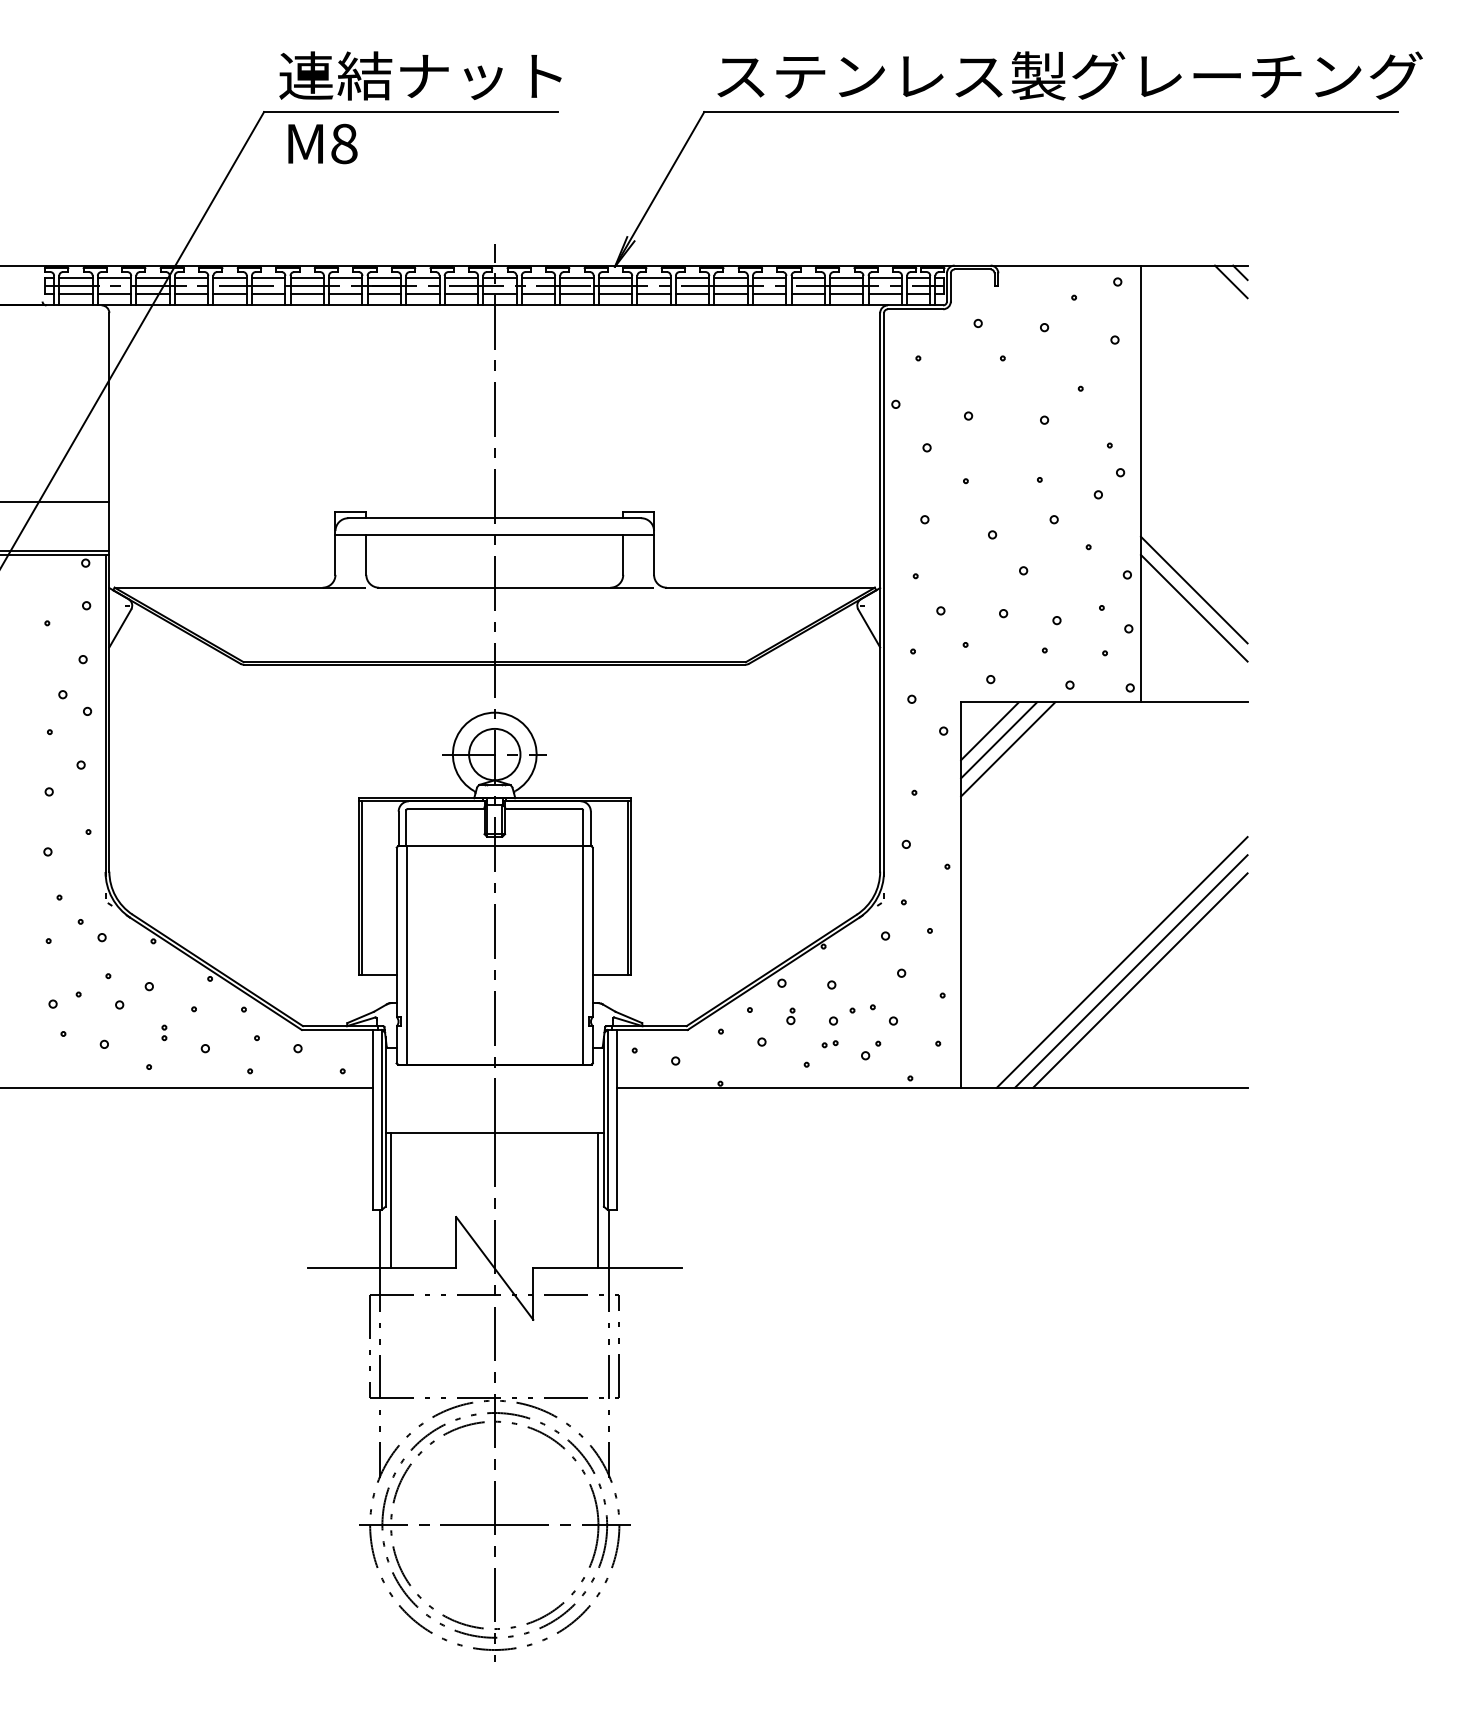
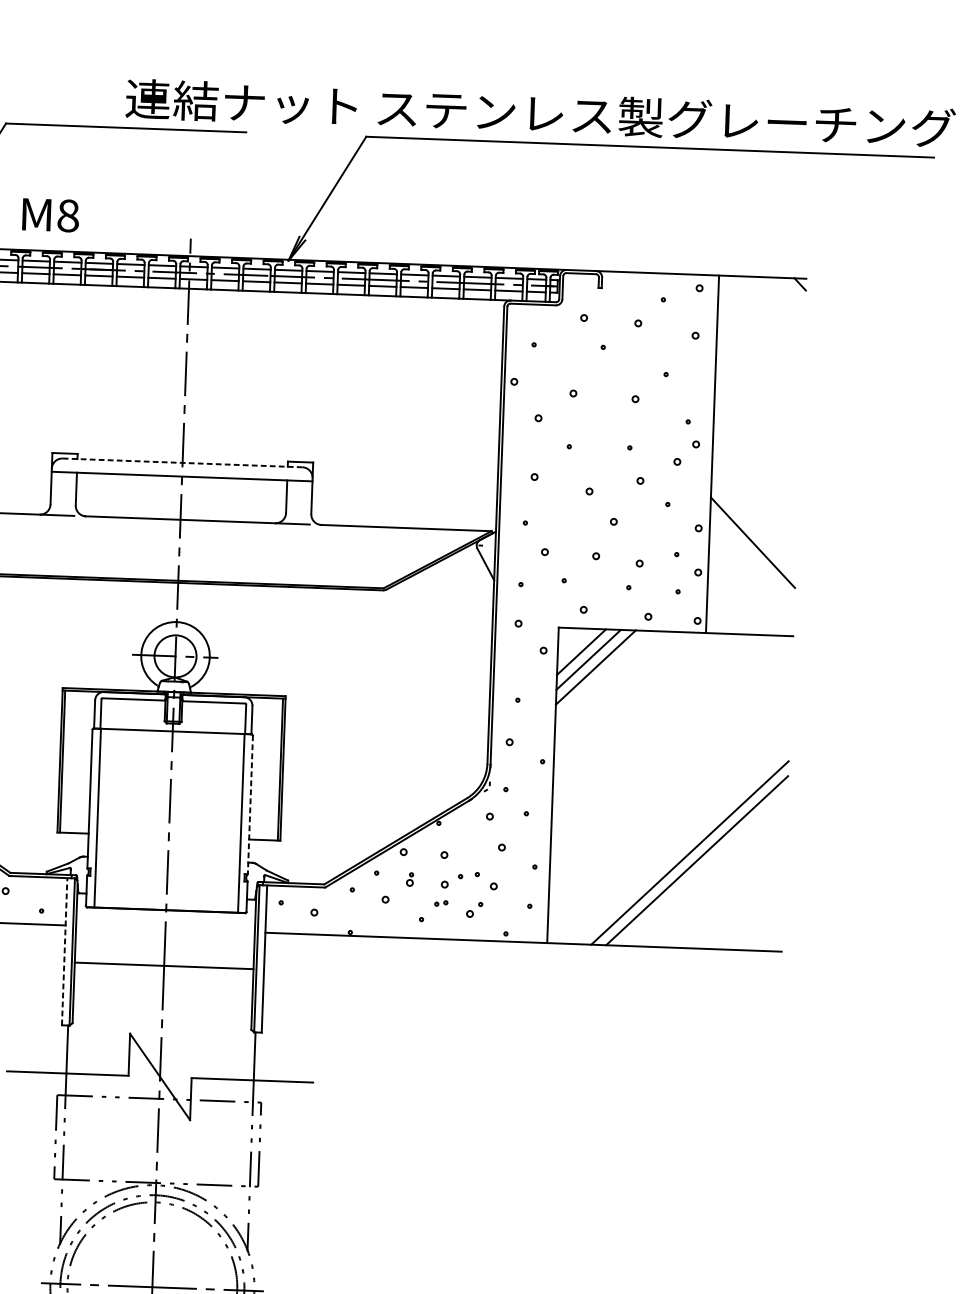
text: (420, 75) -> (241, 102), moved
text: (322, 143) -> (50, 214), moved
line: (1230, 281) -> (791, 291), removed
line: (495, 518) -> (183, 463), solid -> dashed
line: (1193, 607) -> (751, 556), removed
line: (592, 932) -> (250, 804), solid -> dashed
line: (1121, 962) -> (682, 845), removed
line: (372, 1119) -> (64, 951), solid -> dashed
line: (391, 1200) -> (77, 1018), removed
line: (598, 1200) -> (247, 1024), removed

